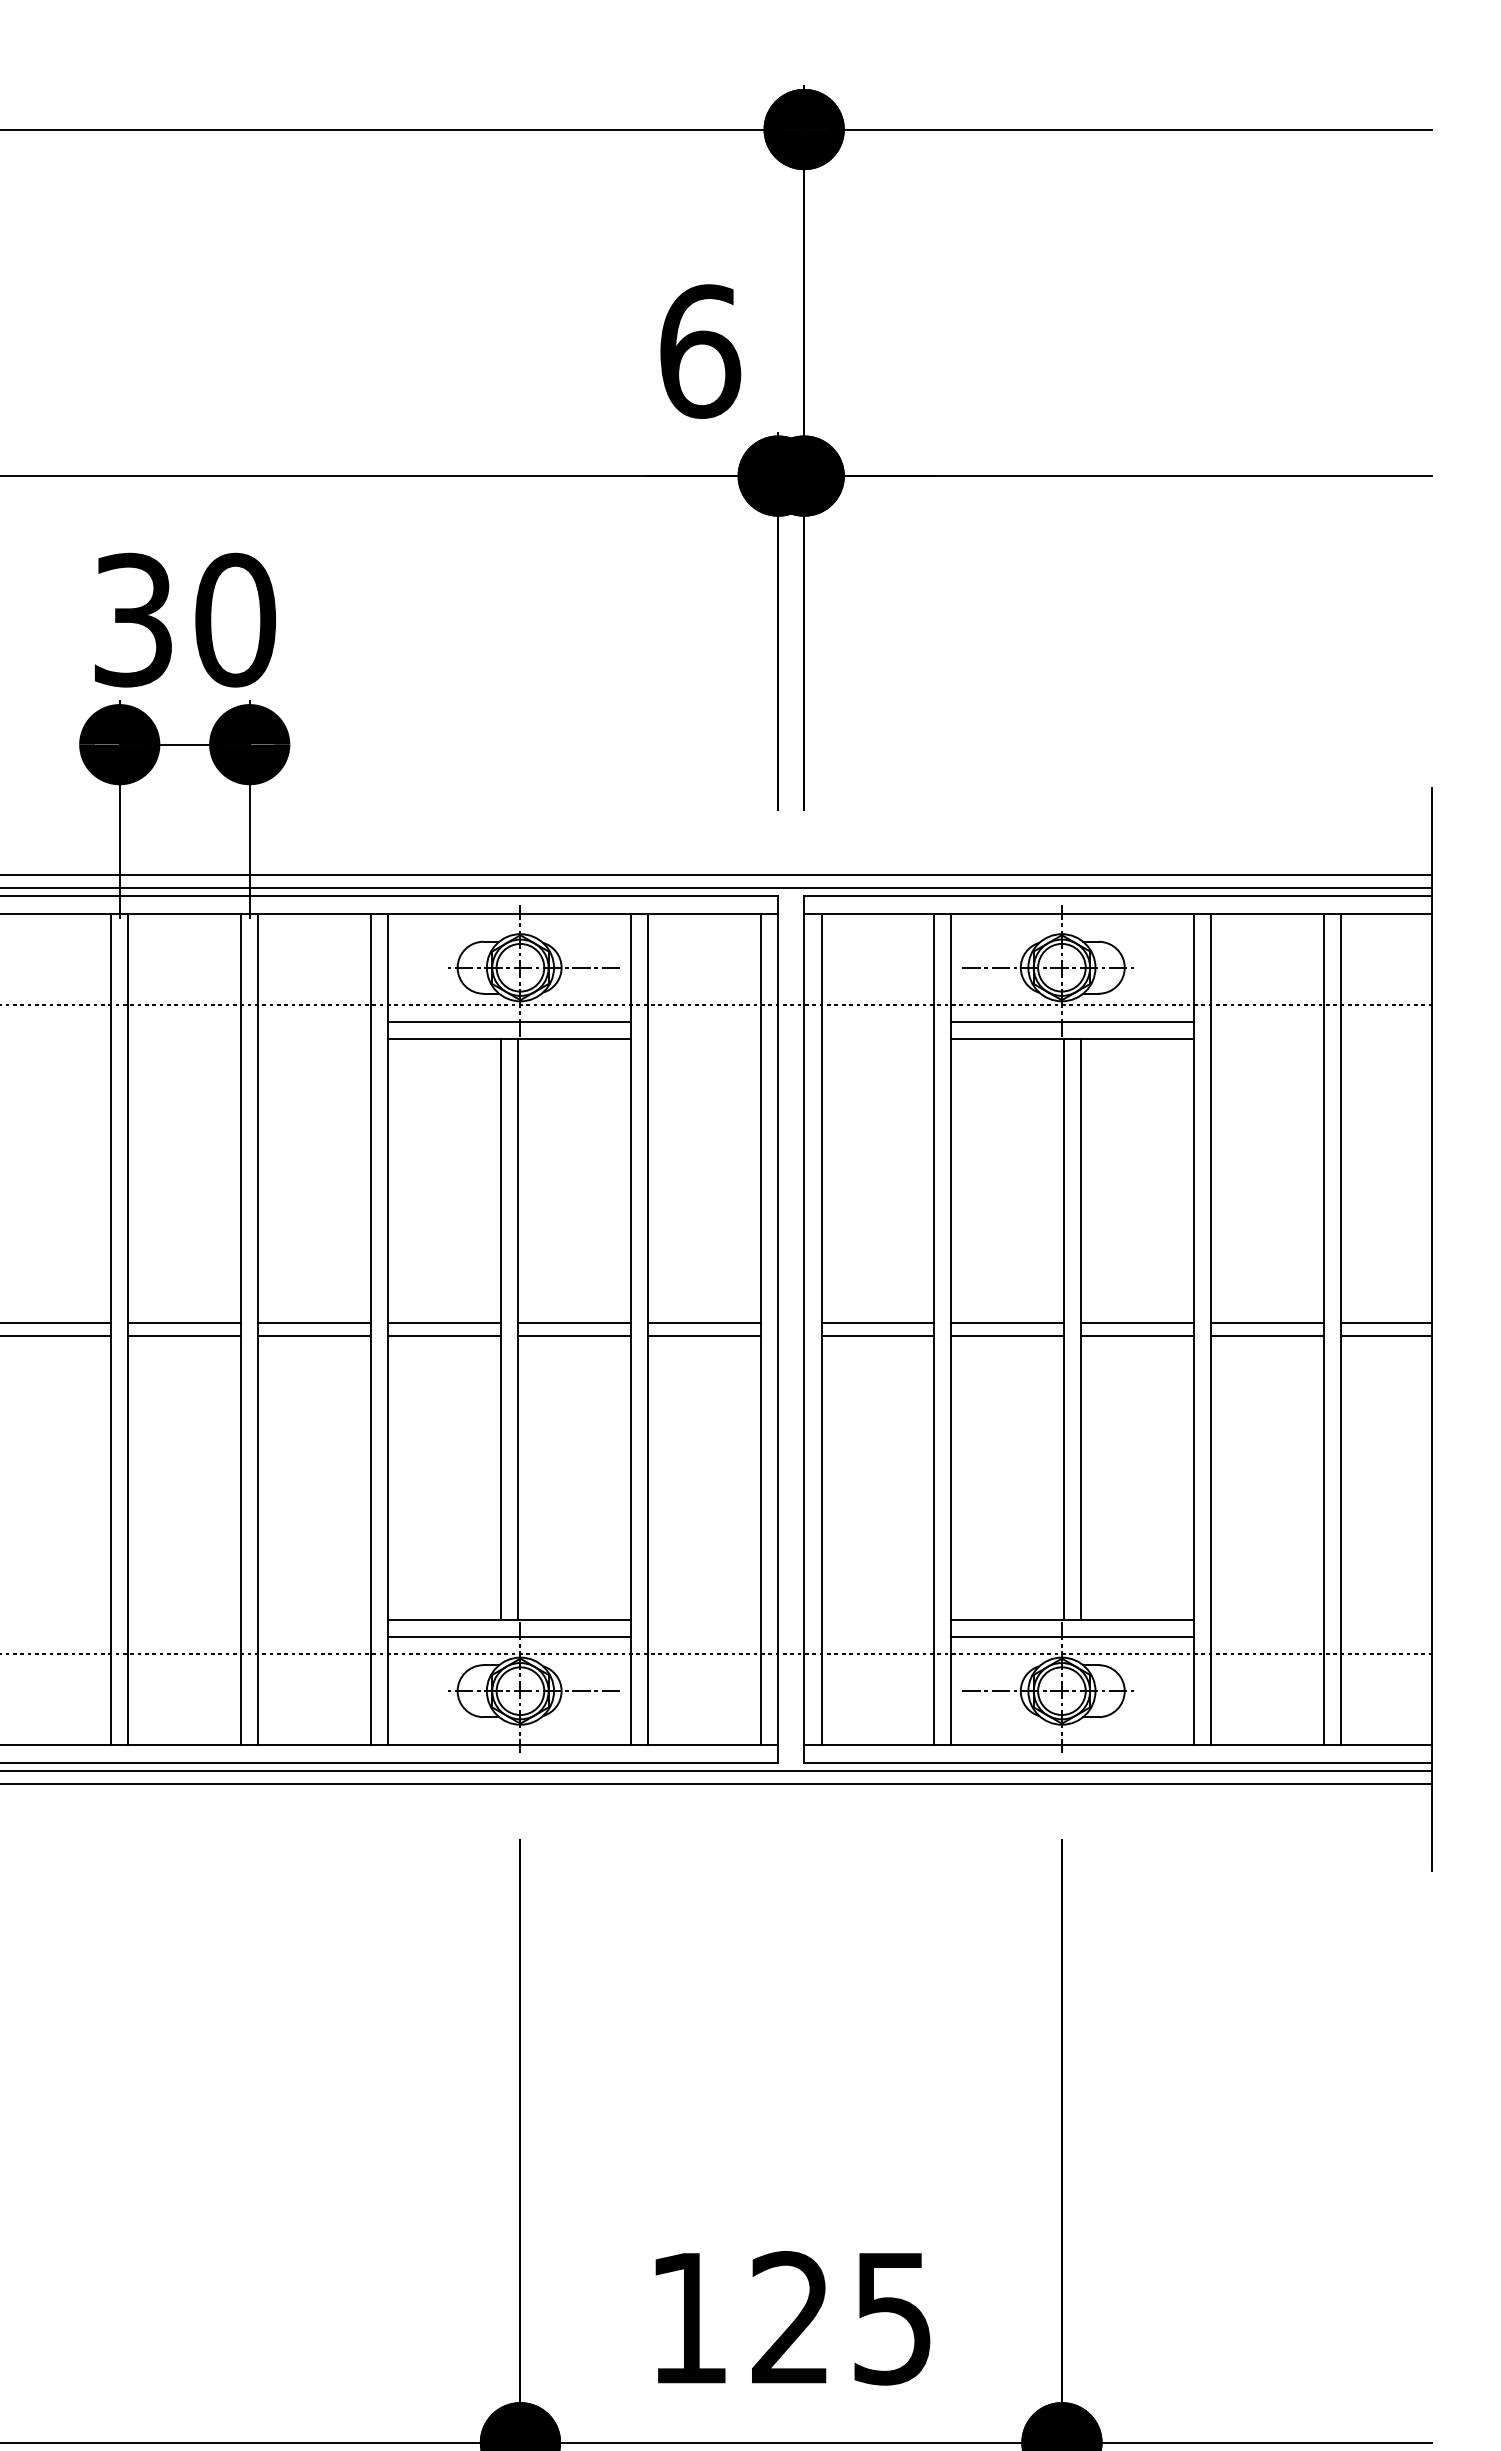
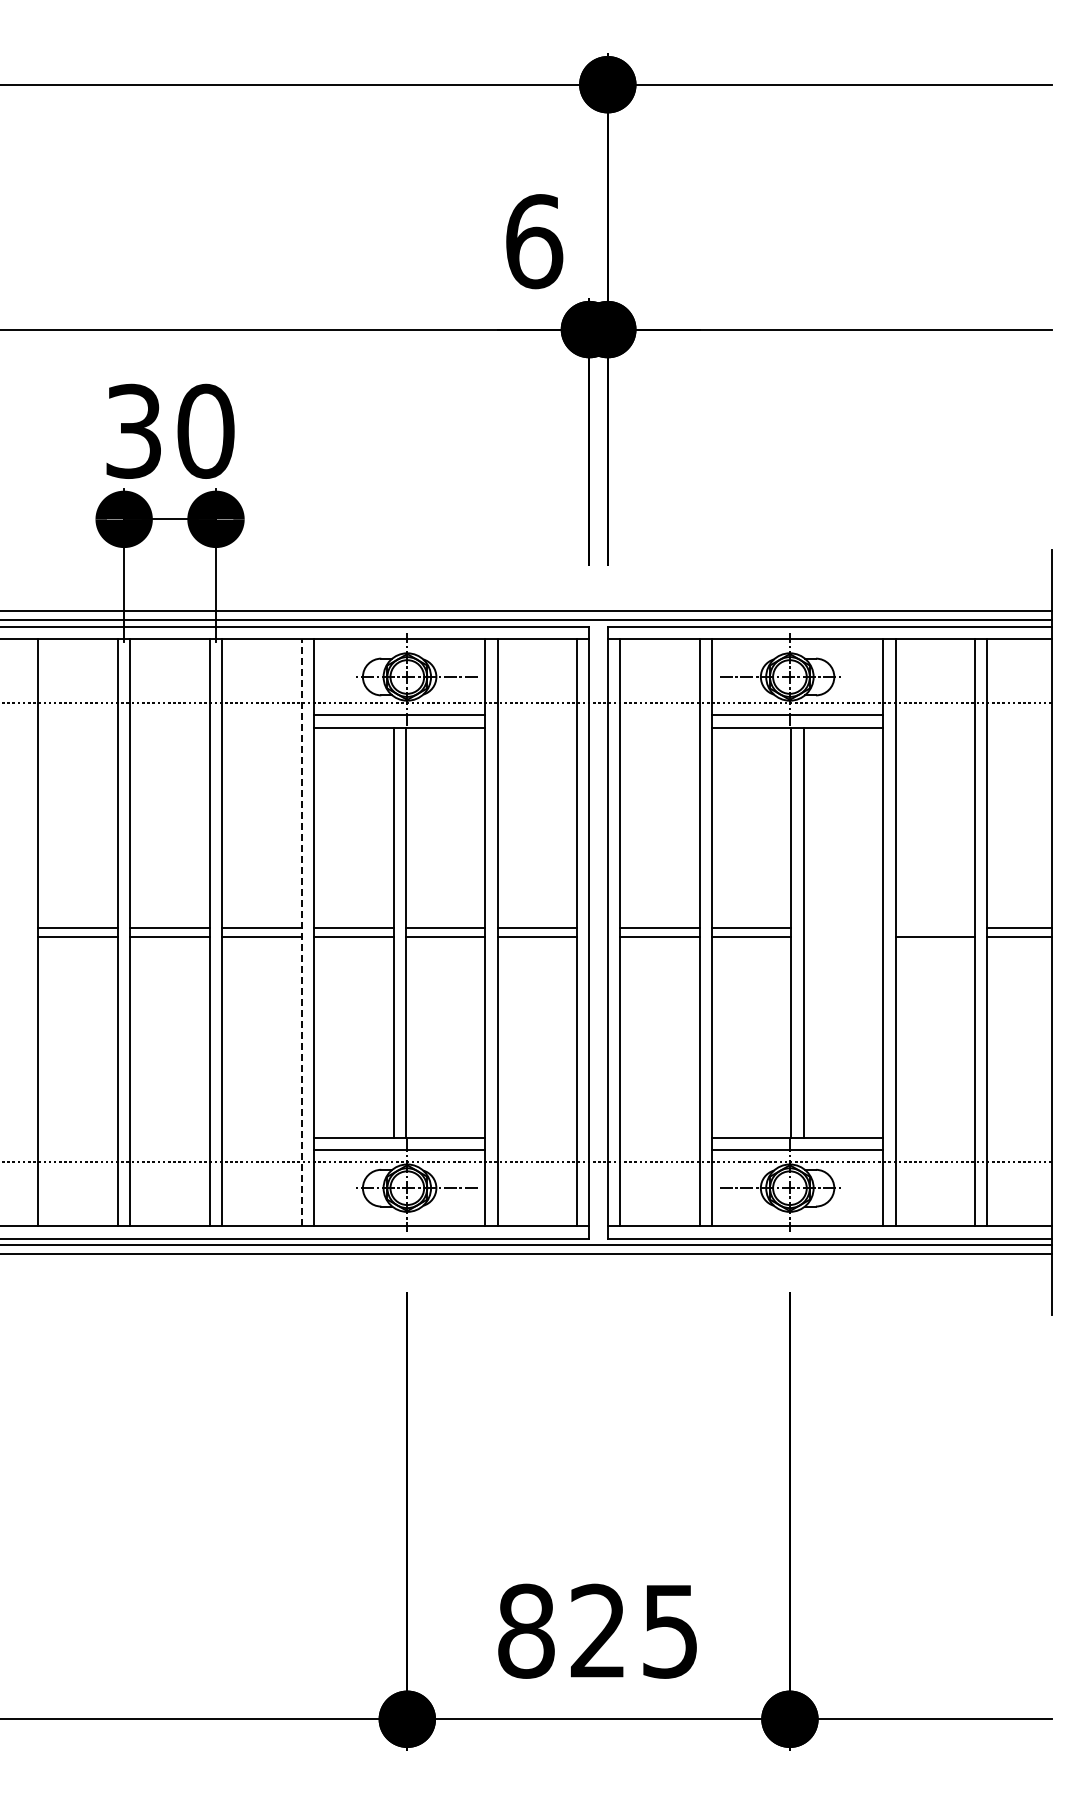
line: (1137, 1323) -> (843, 928), removed
line: (1267, 1323) -> (935, 928), removed
line: (370, 1329) -> (301, 932), solid -> dashed
line: (1137, 1336) -> (843, 937), removed
text: (689, 2317) -> (526, 1630), 125 -> 825

